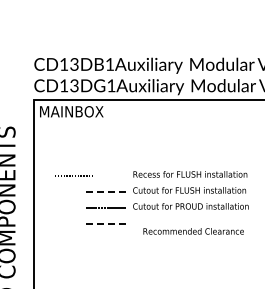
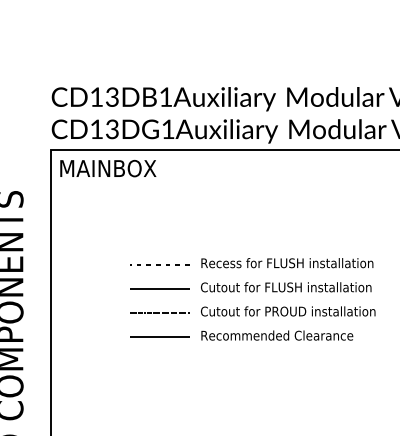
line: (72, 175) -> (156, 264), moved
line: (106, 191) -> (160, 288), dashed -> solid
line: (106, 223) -> (160, 337), dashed -> solid
text: (193, 231) -> (277, 335), moved

